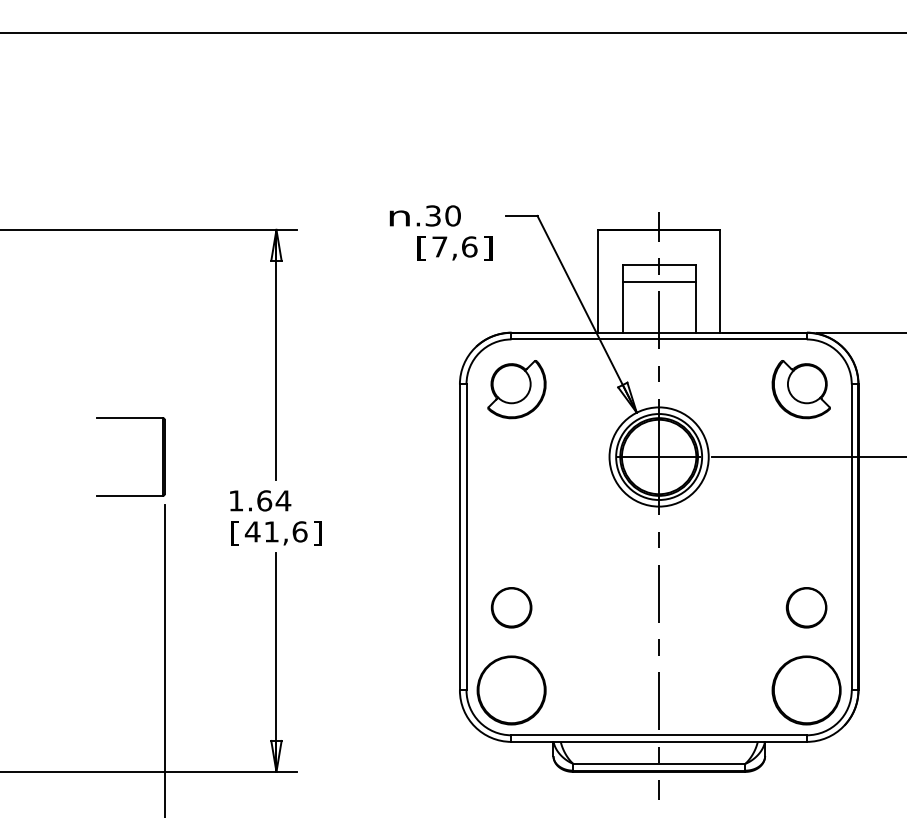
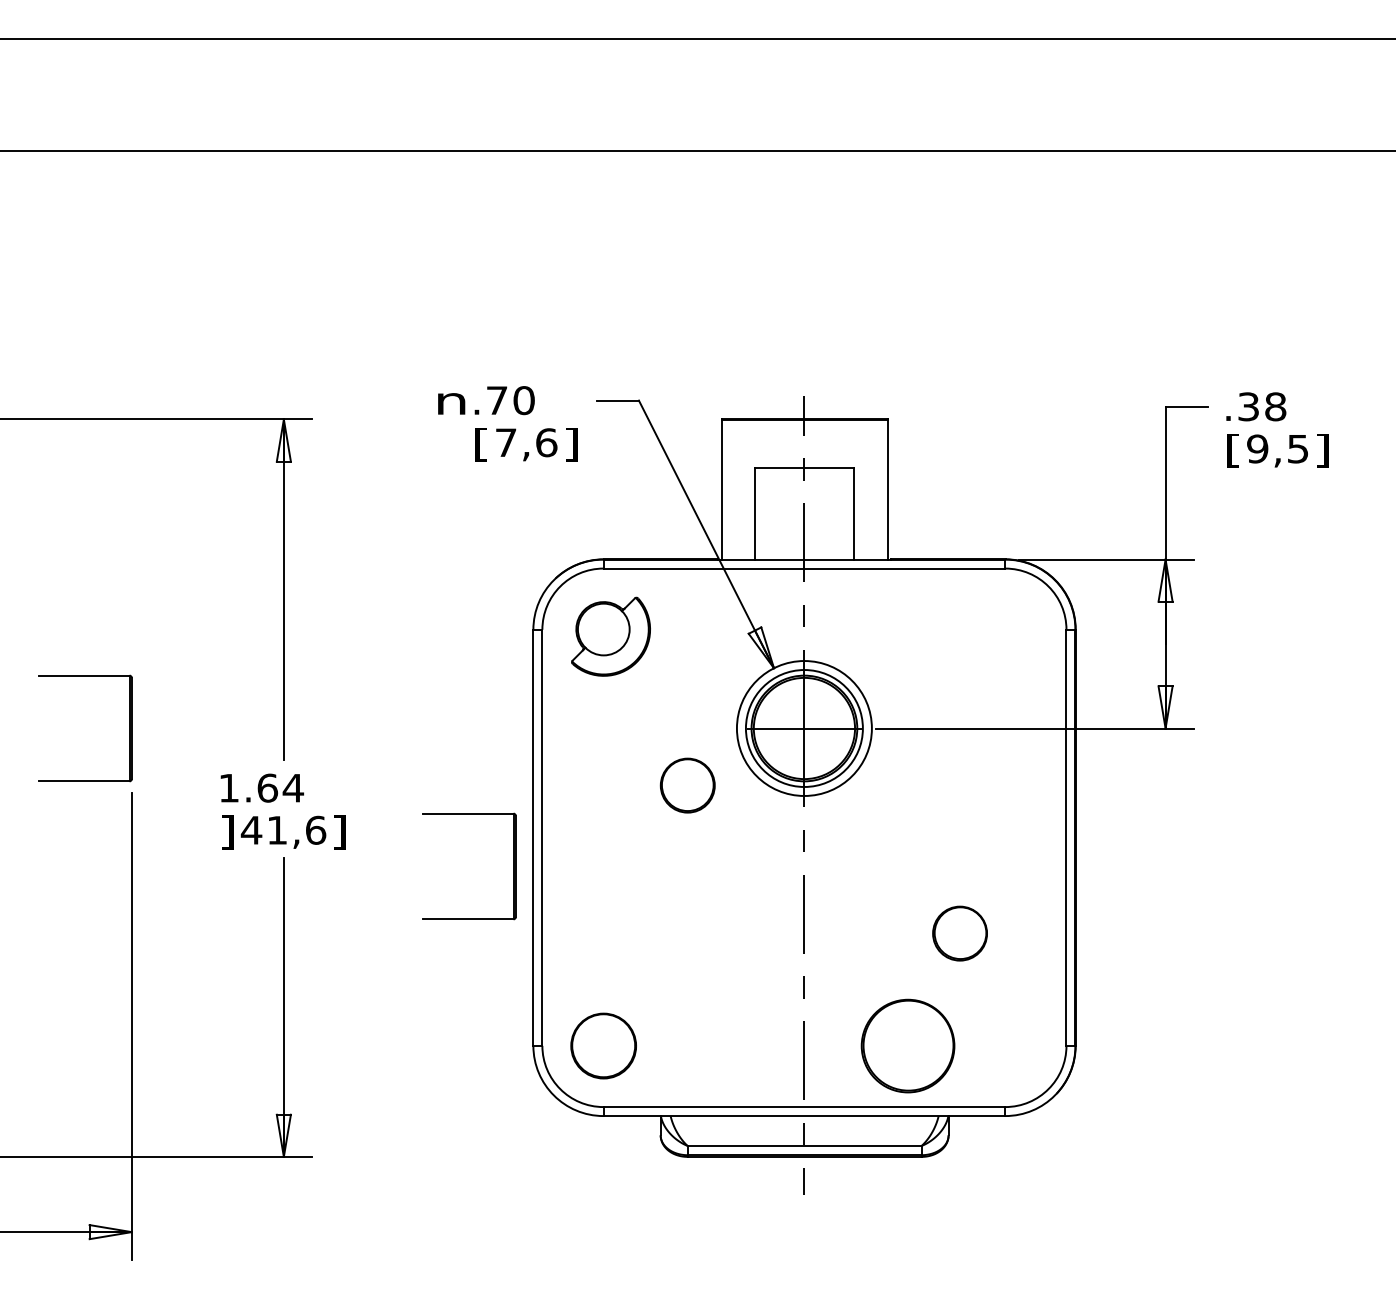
text: (433, 215) -> (497, 400), .30 -> .70
line: (659, 282) -> (804, 490), removed
part: (801, 389) -> (997, 636), removed
text: (235, 533) -> (227, 832), [ -> ]
part: (445, 558) -> (513, 866), added
part: (511, 607) -> (687, 785), moved
part: (806, 607) -> (959, 933), moved
part: (511, 690) -> (603, 1045), size x0.7
part: (806, 690) -> (907, 1045), moved

